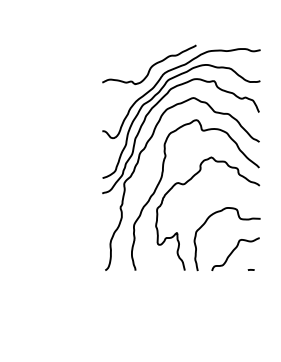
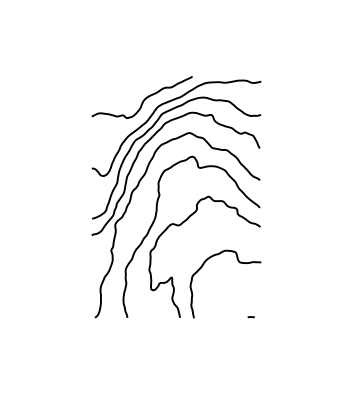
curve: (233, 251) -> (232, 297), removed

